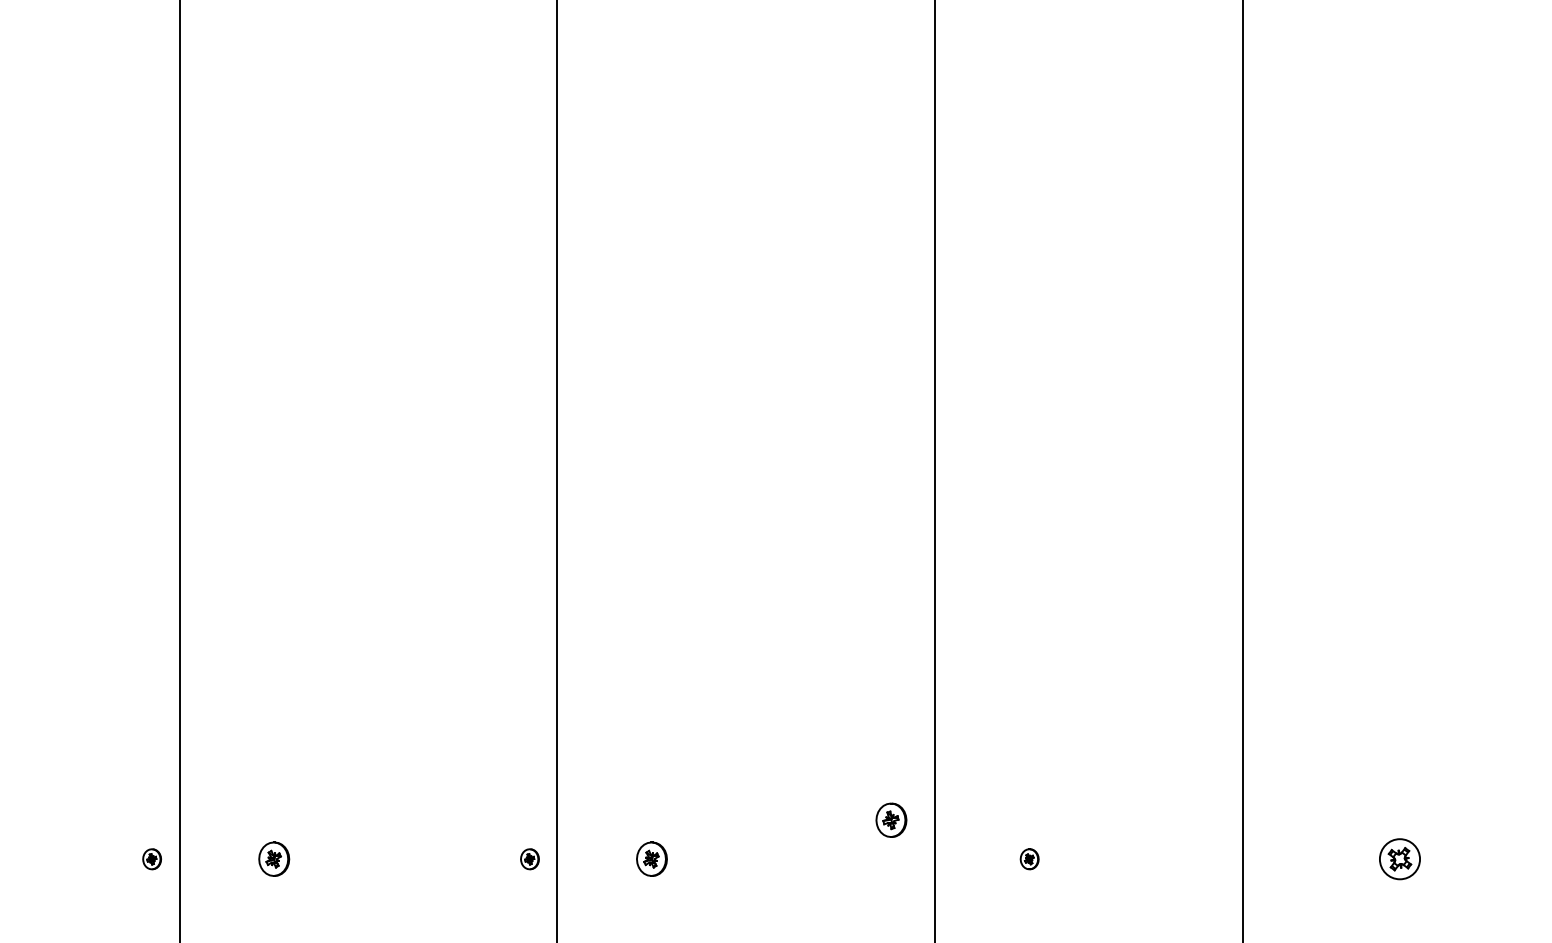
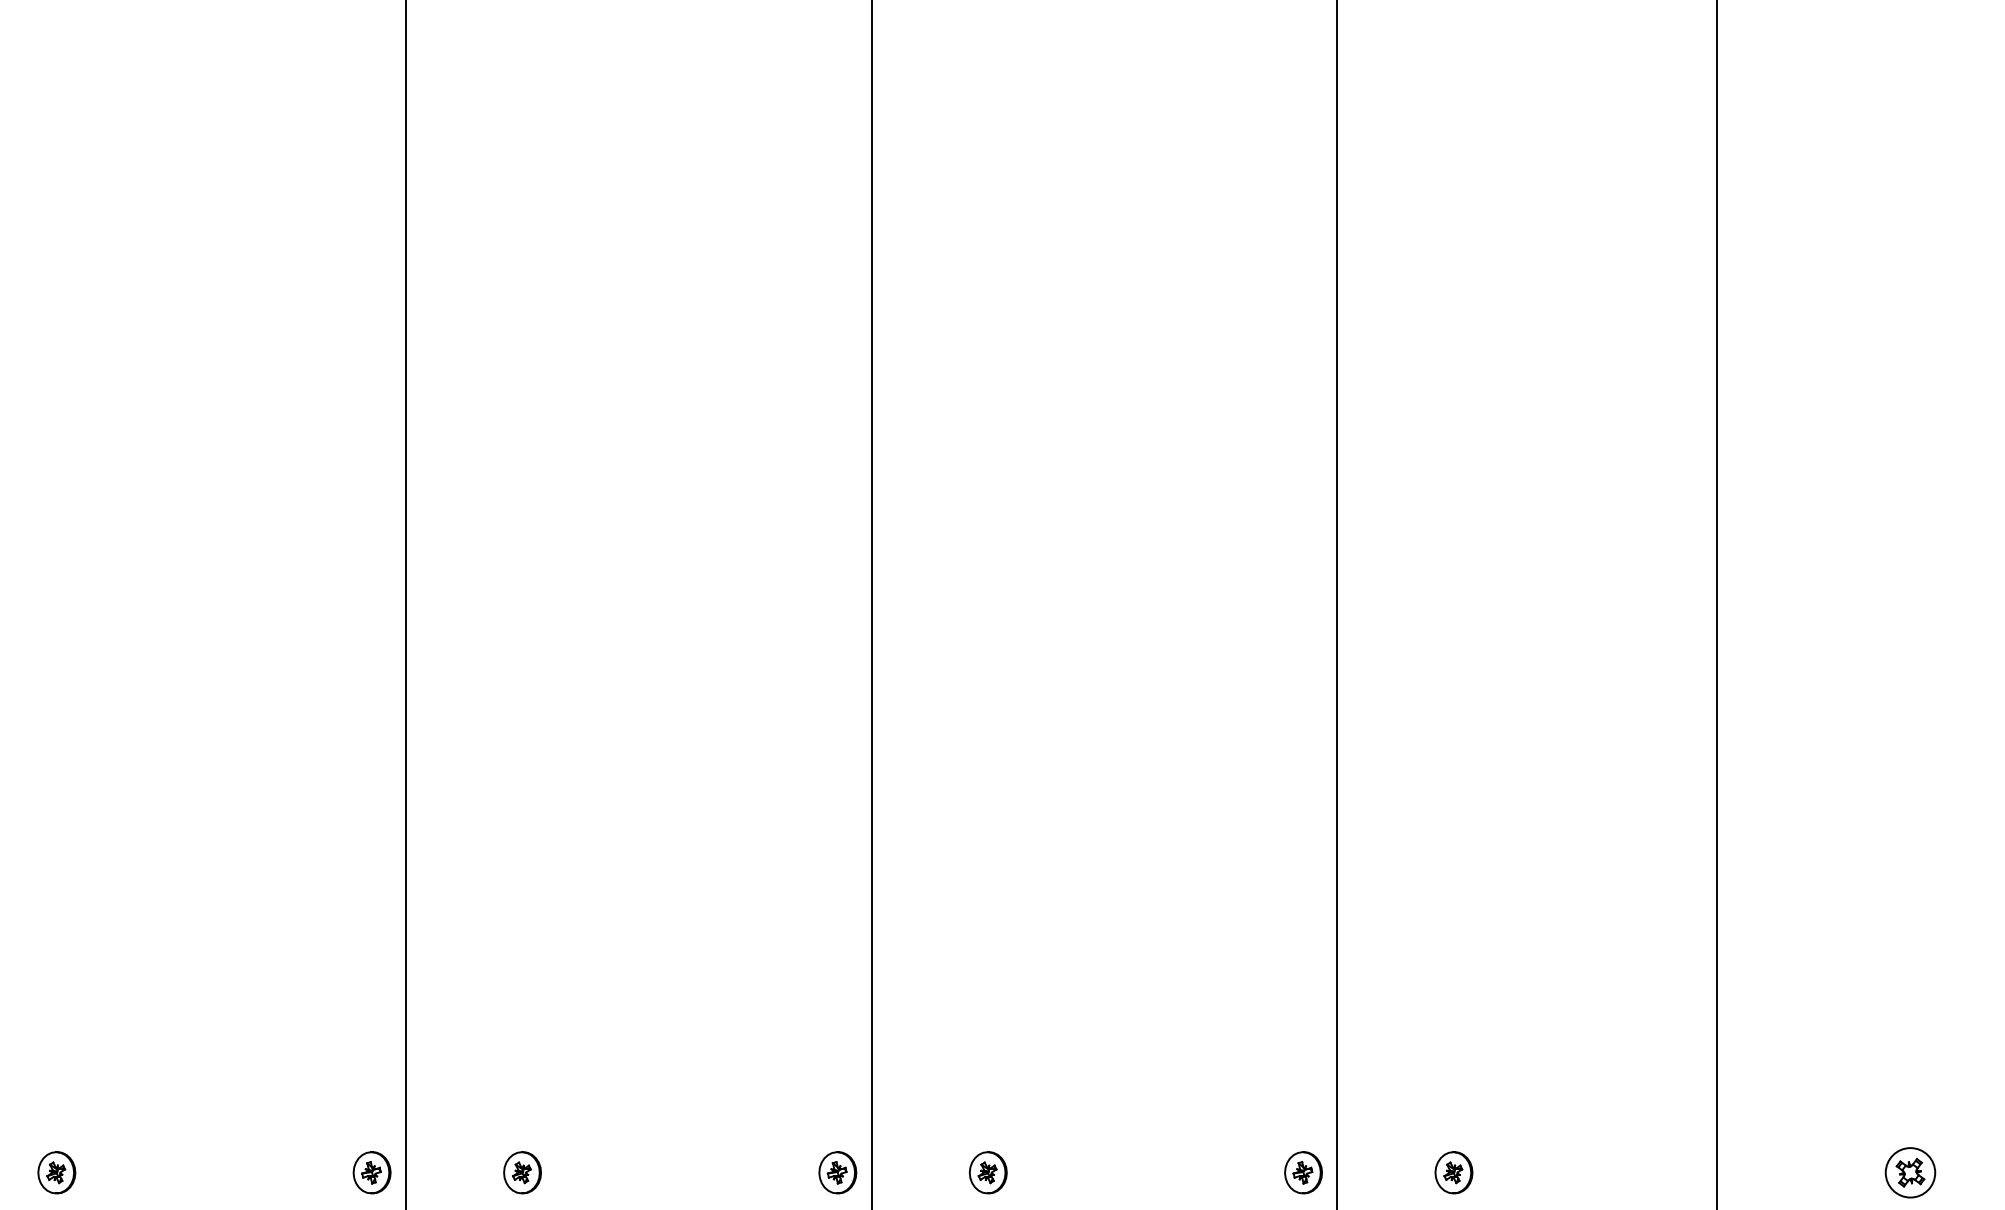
part: (891, 820) -> (1303, 1172), moved
part: (151, 858) -> (371, 1172), size x1.67
part: (529, 858) -> (837, 1172), size x1.67
part: (1029, 858) -> (1453, 1172), size x1.67

